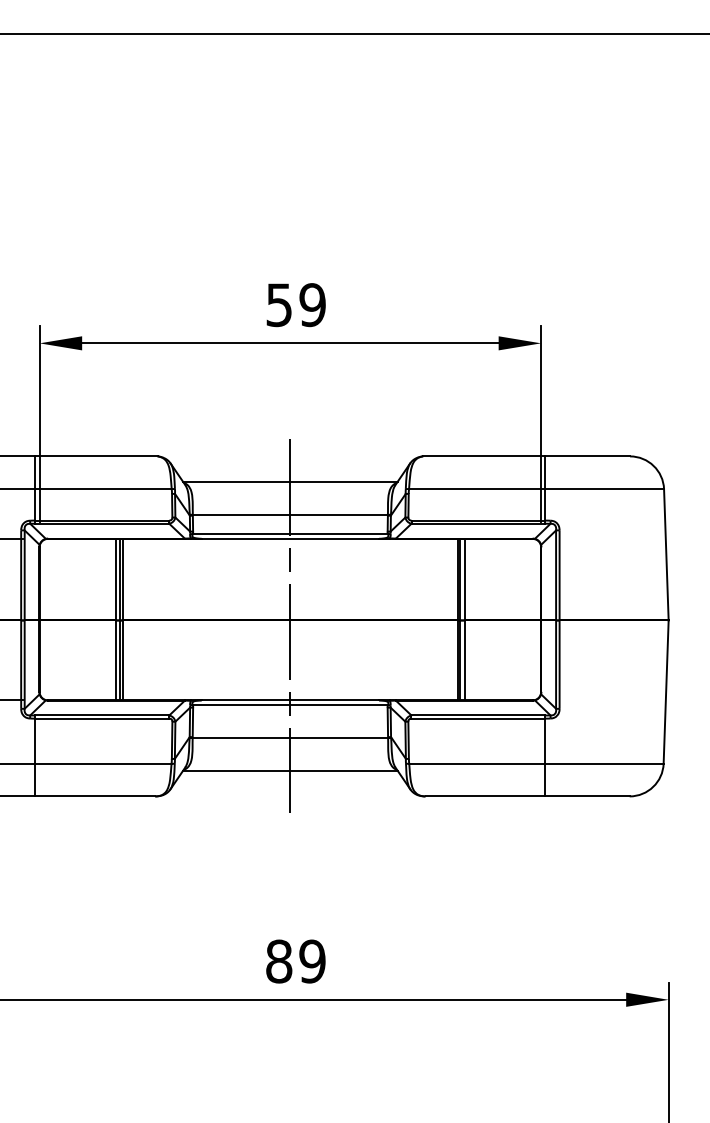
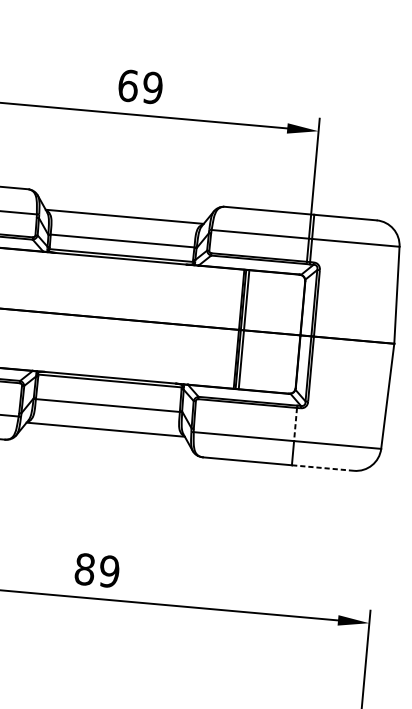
text: (279, 305) -> (128, 86), 59 -> 69
line: (290, 626) -> (115, 323), removed
line: (545, 741) -> (295, 424), solid -> dashed
line: (587, 796) -> (322, 468), solid -> dashed

